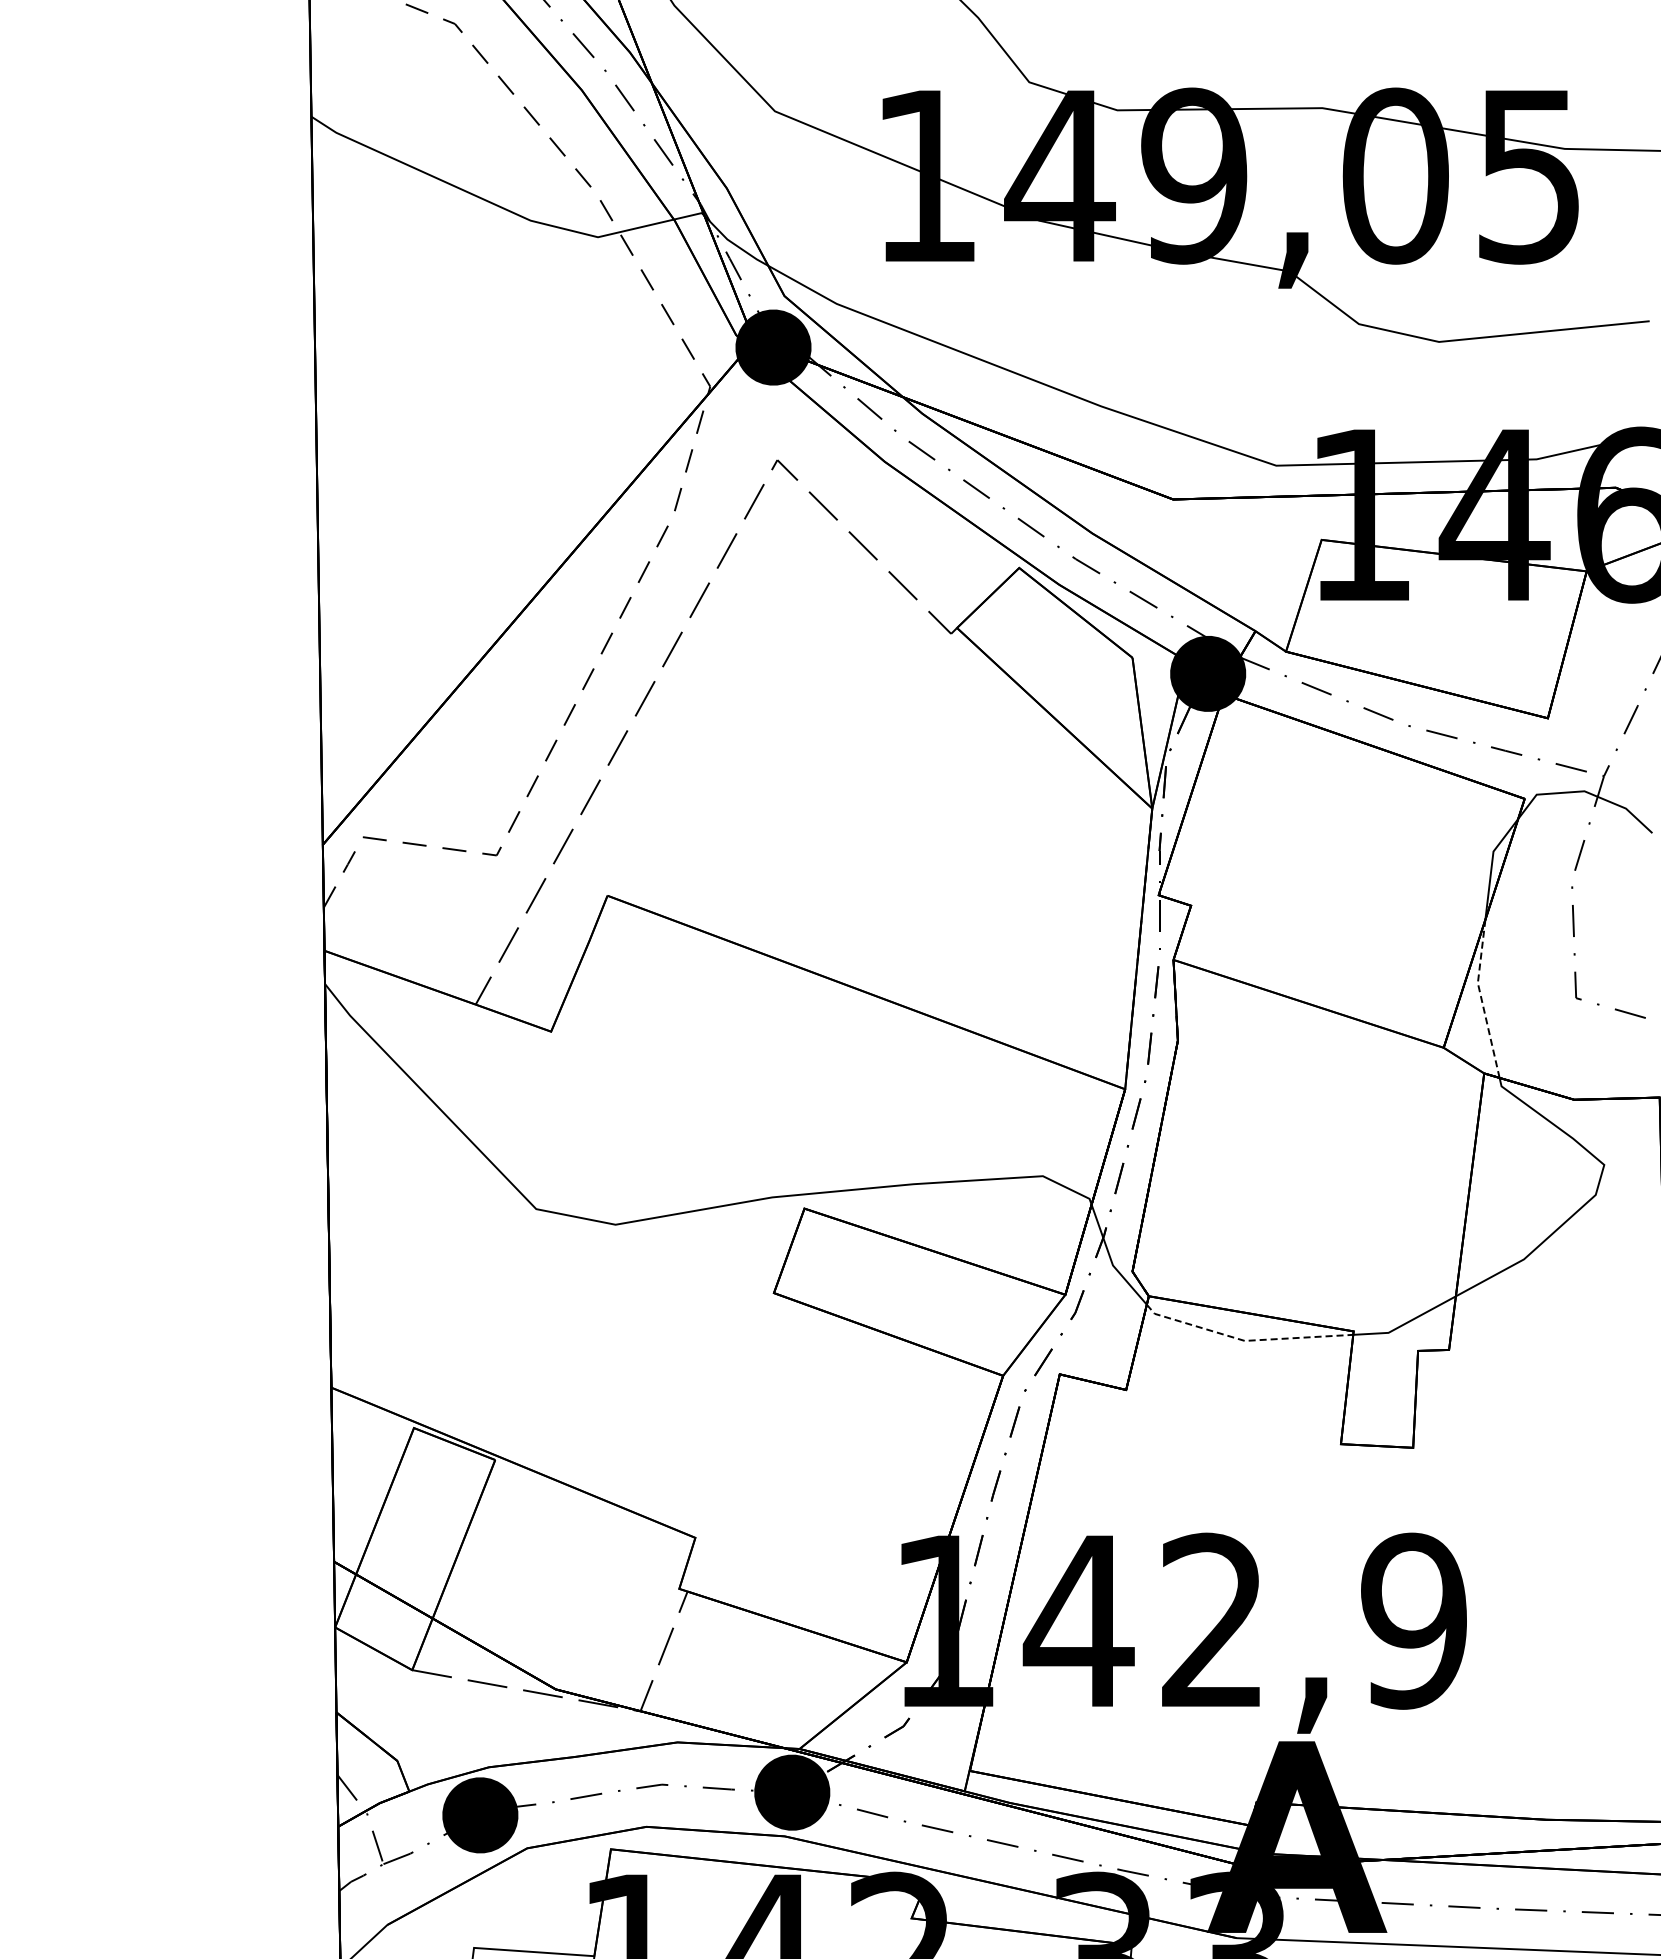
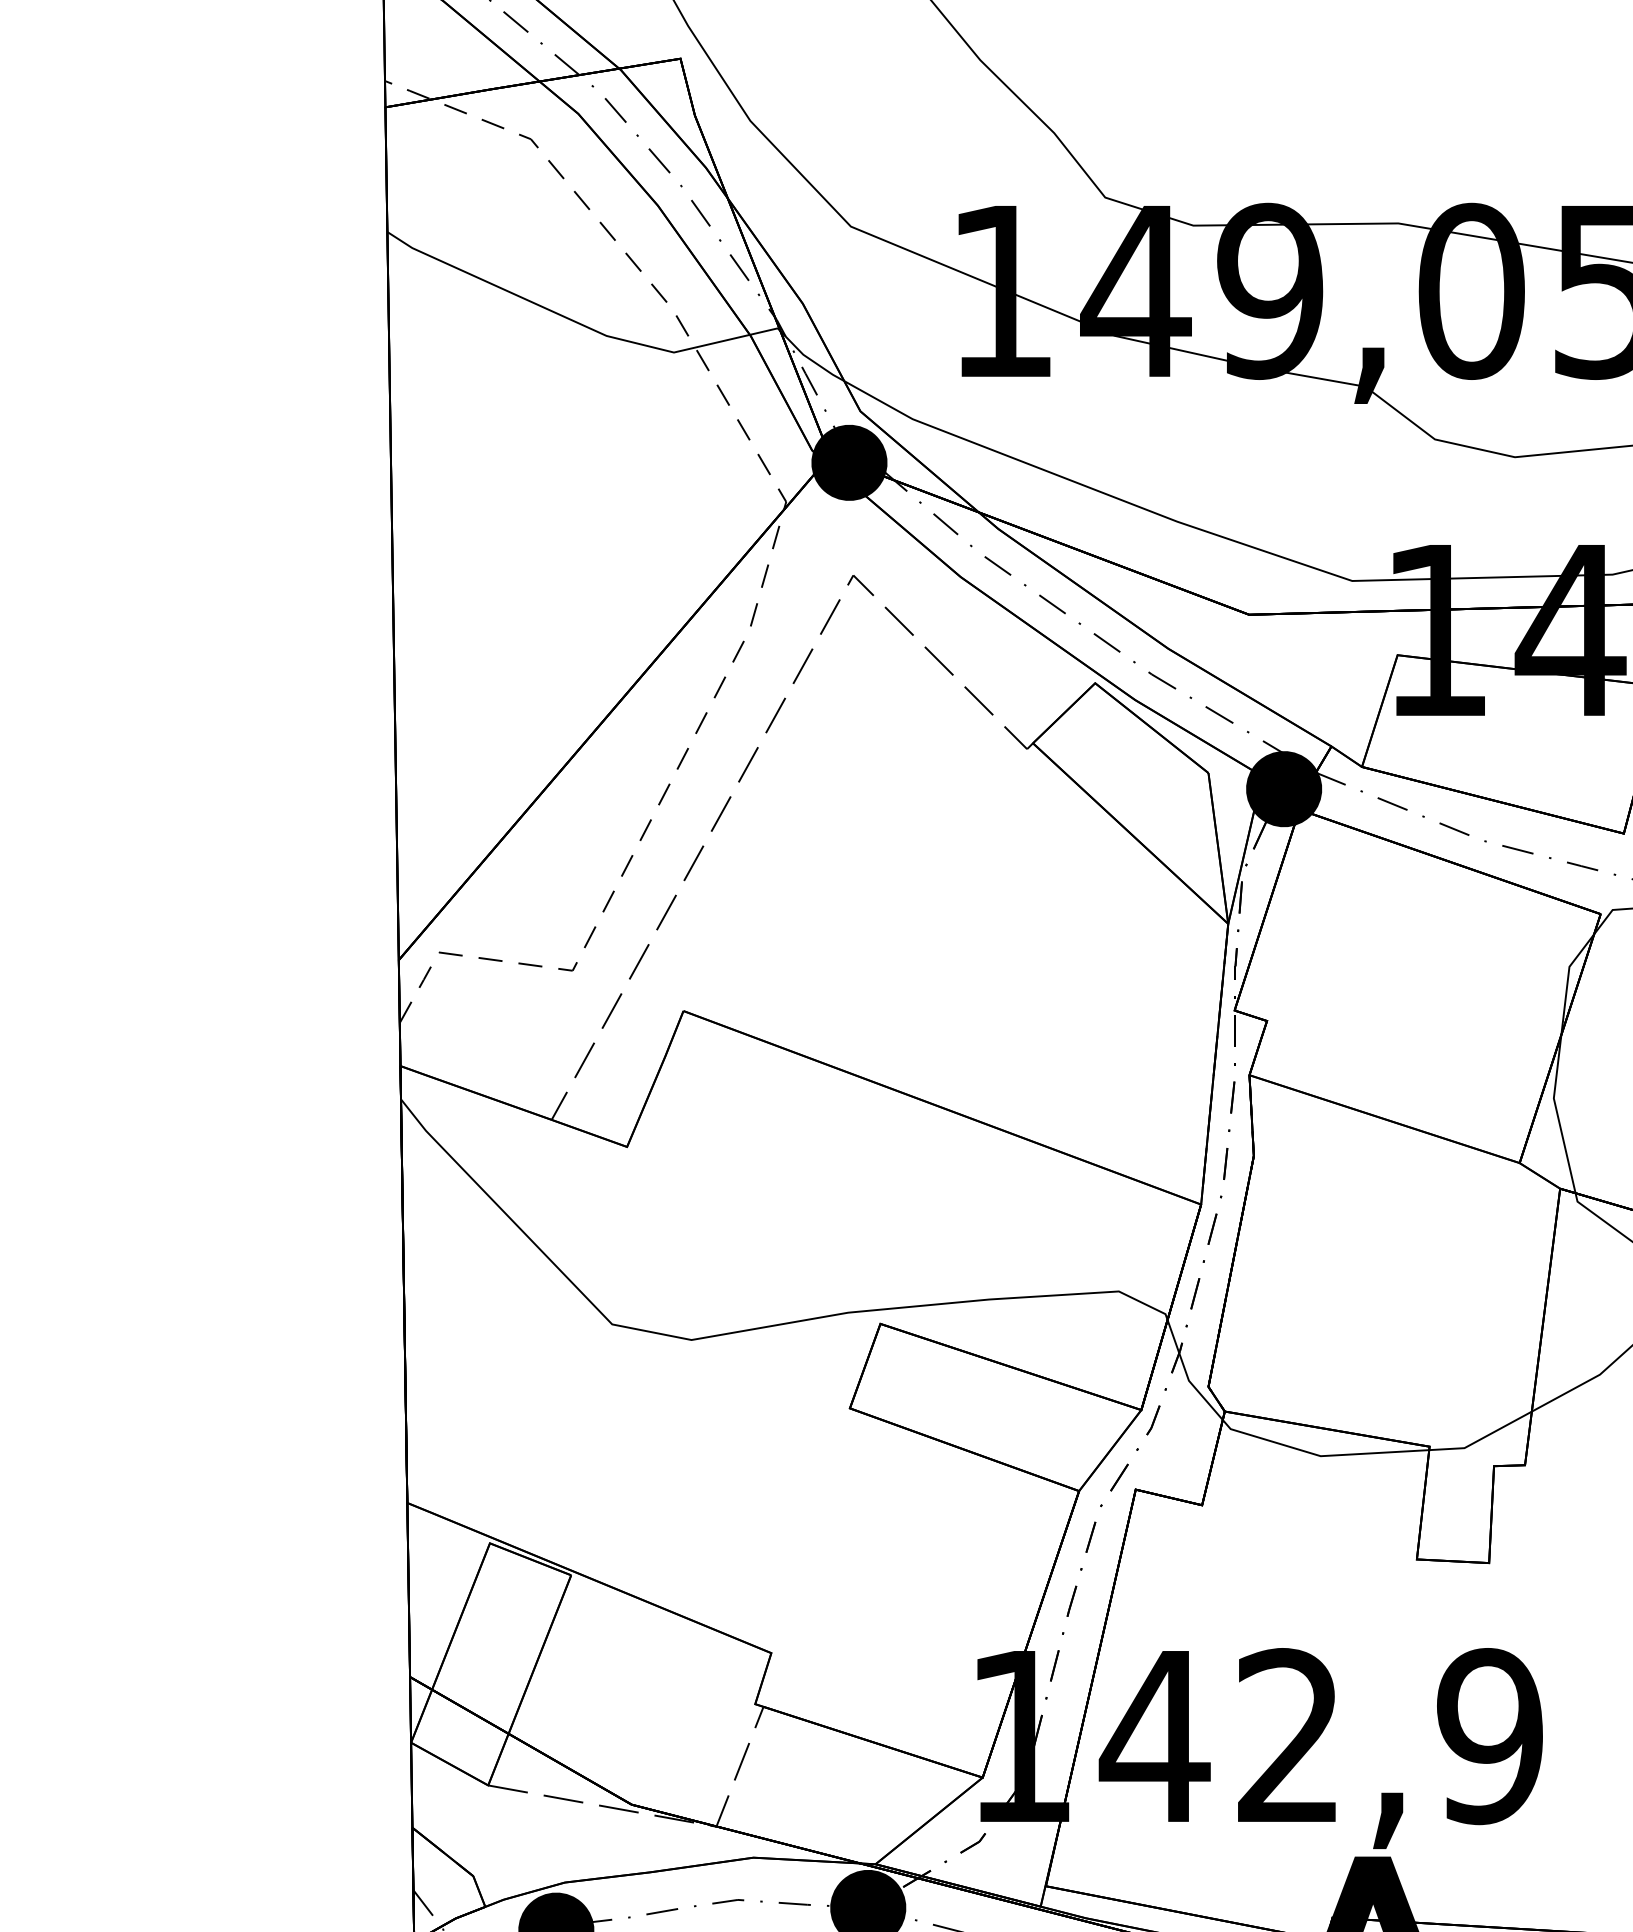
line: (1481, 998) -> (1557, 1113), dashed -> solid
line: (1244, 1340) -> (1320, 1455), dashed -> solid

